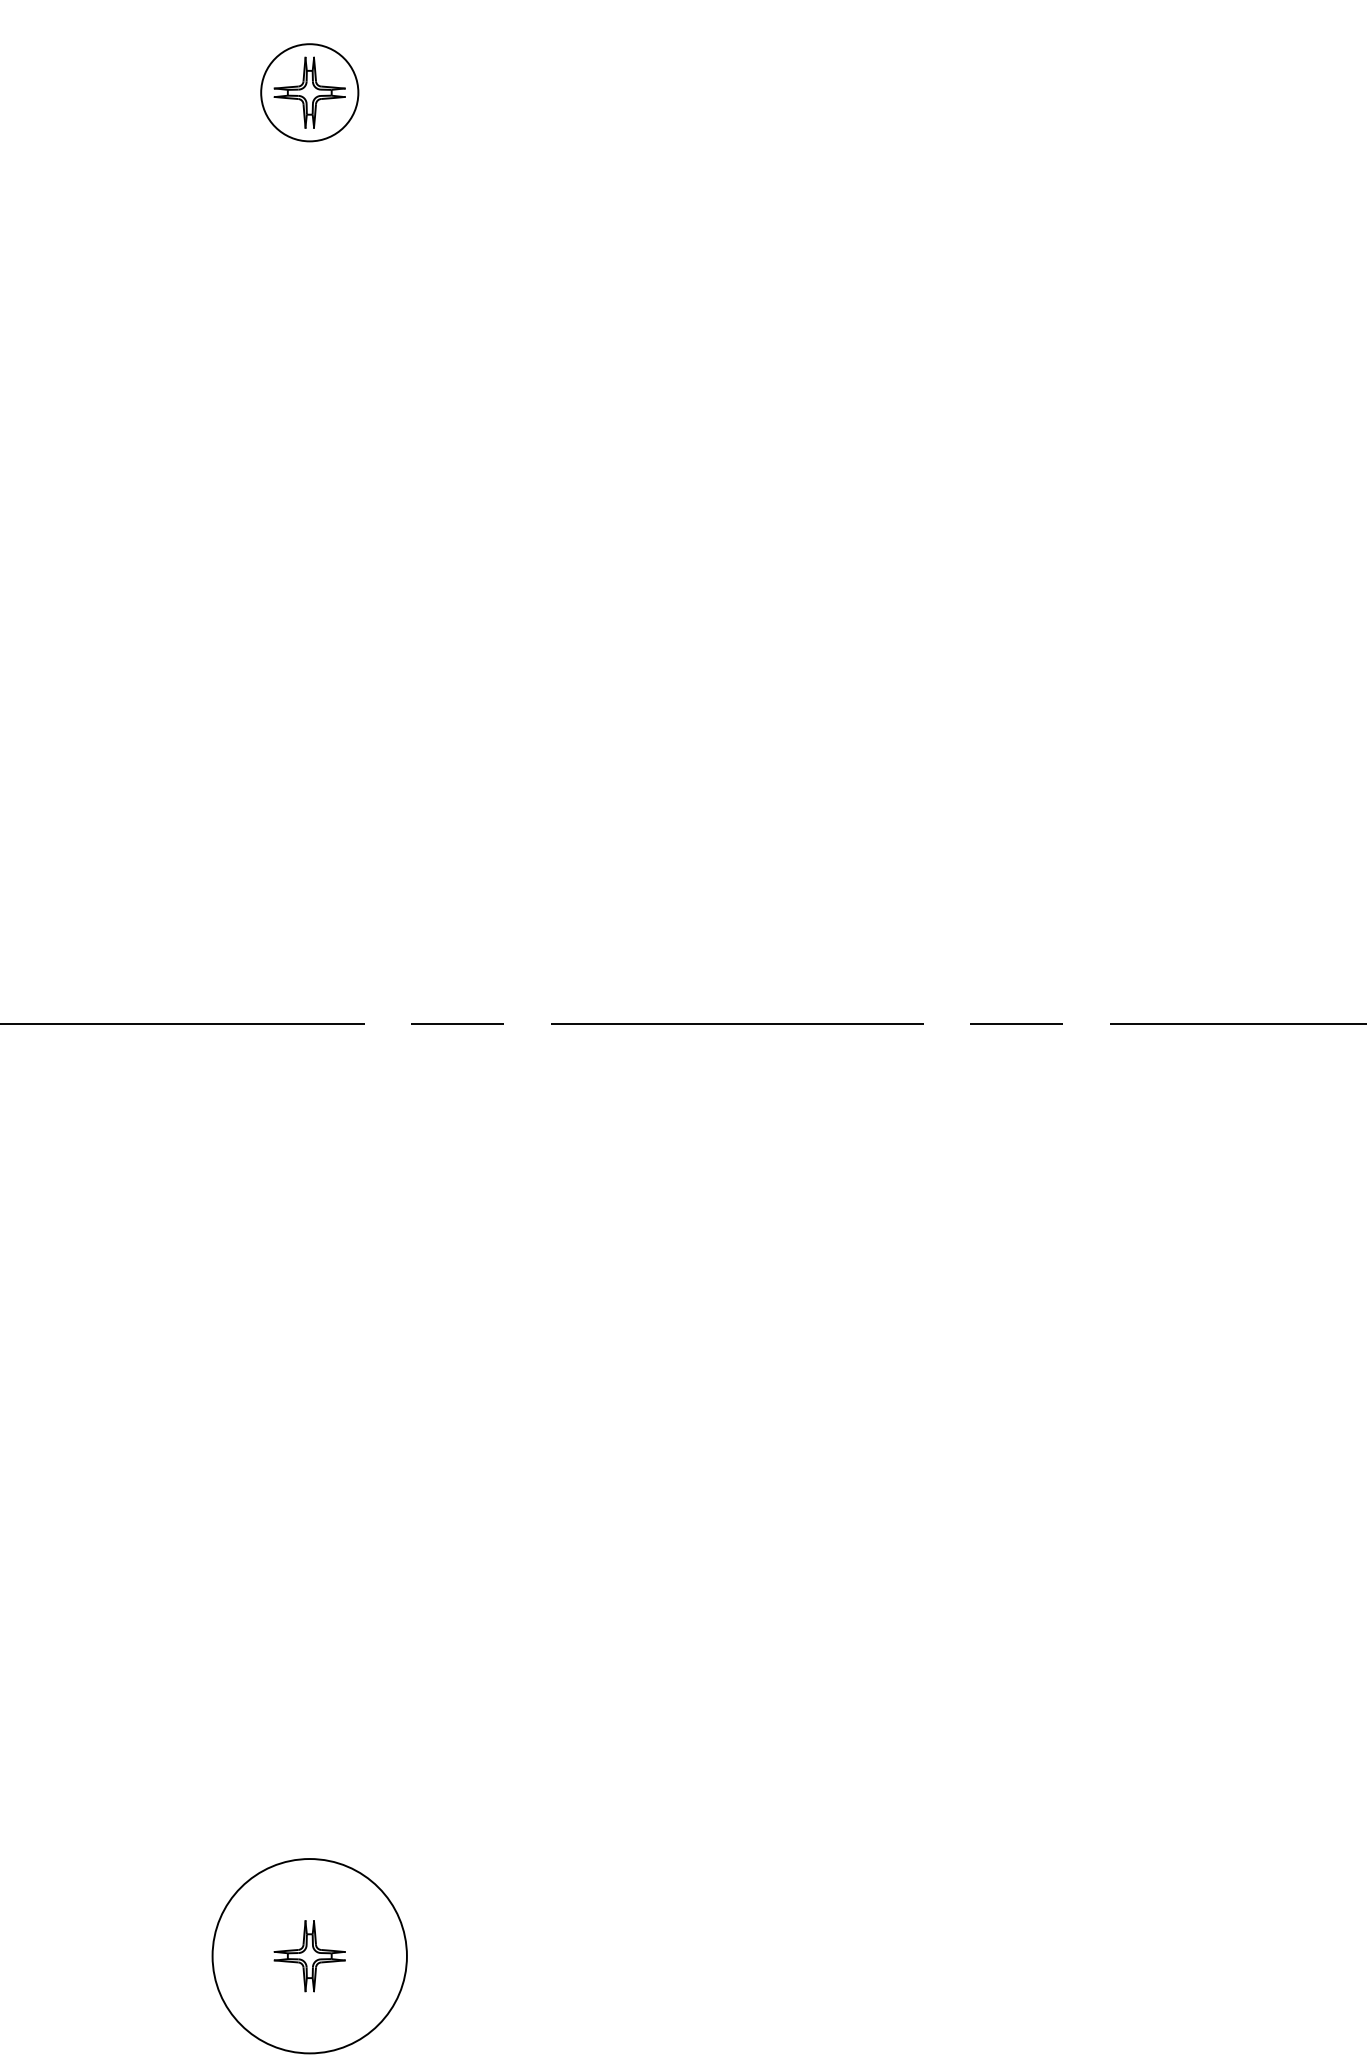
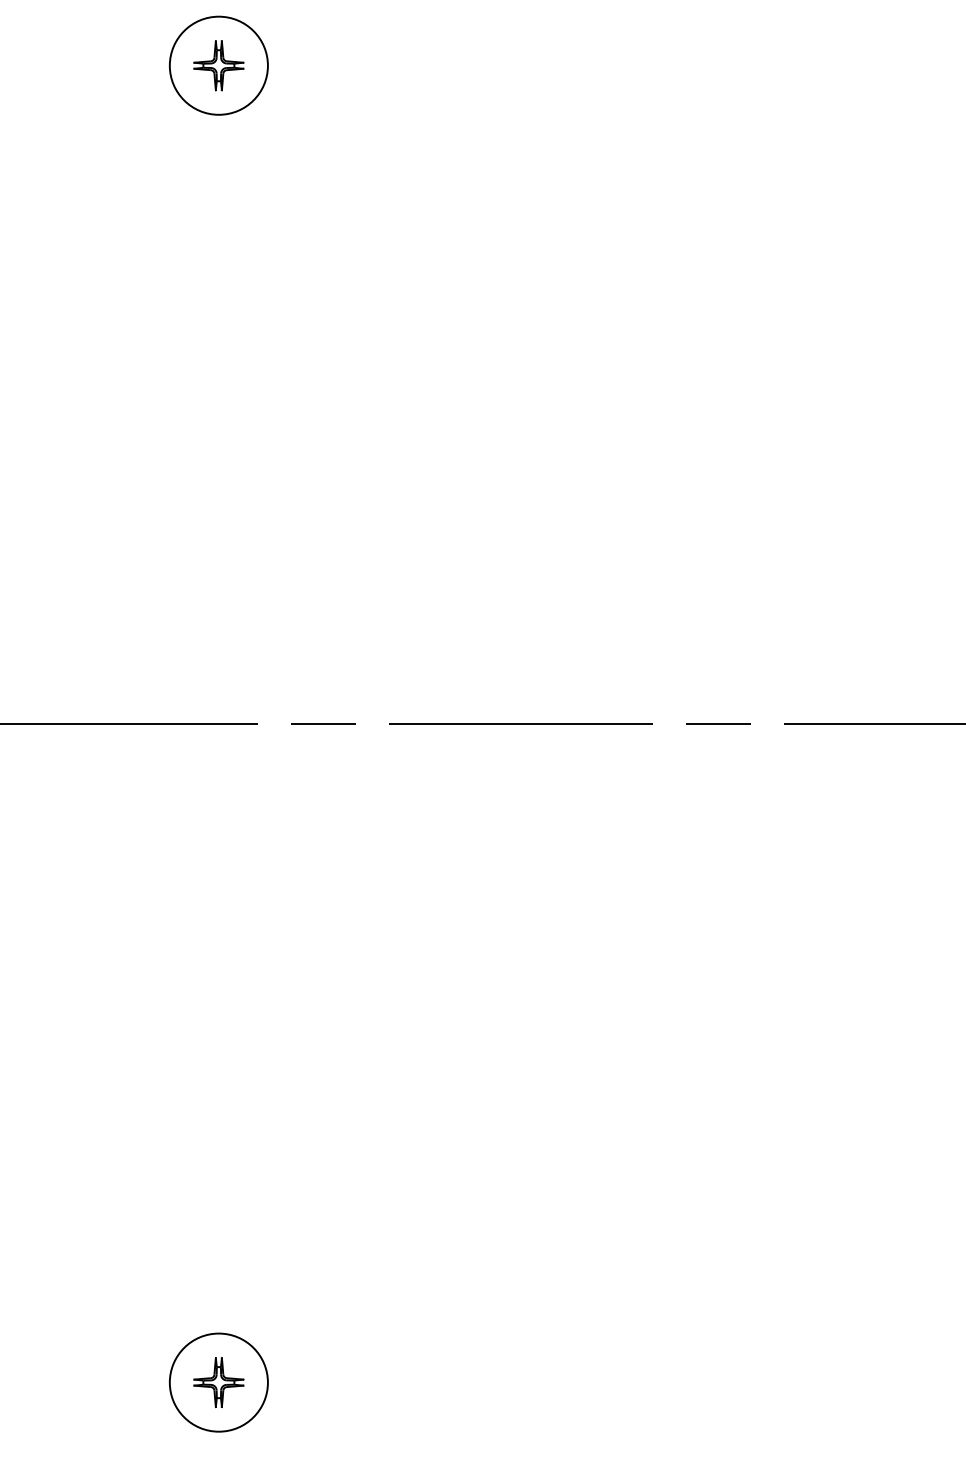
circle: (309, 92) -> (218, 65), size x1.43
circle: (309, 1955) -> (218, 1382), size x0.71

